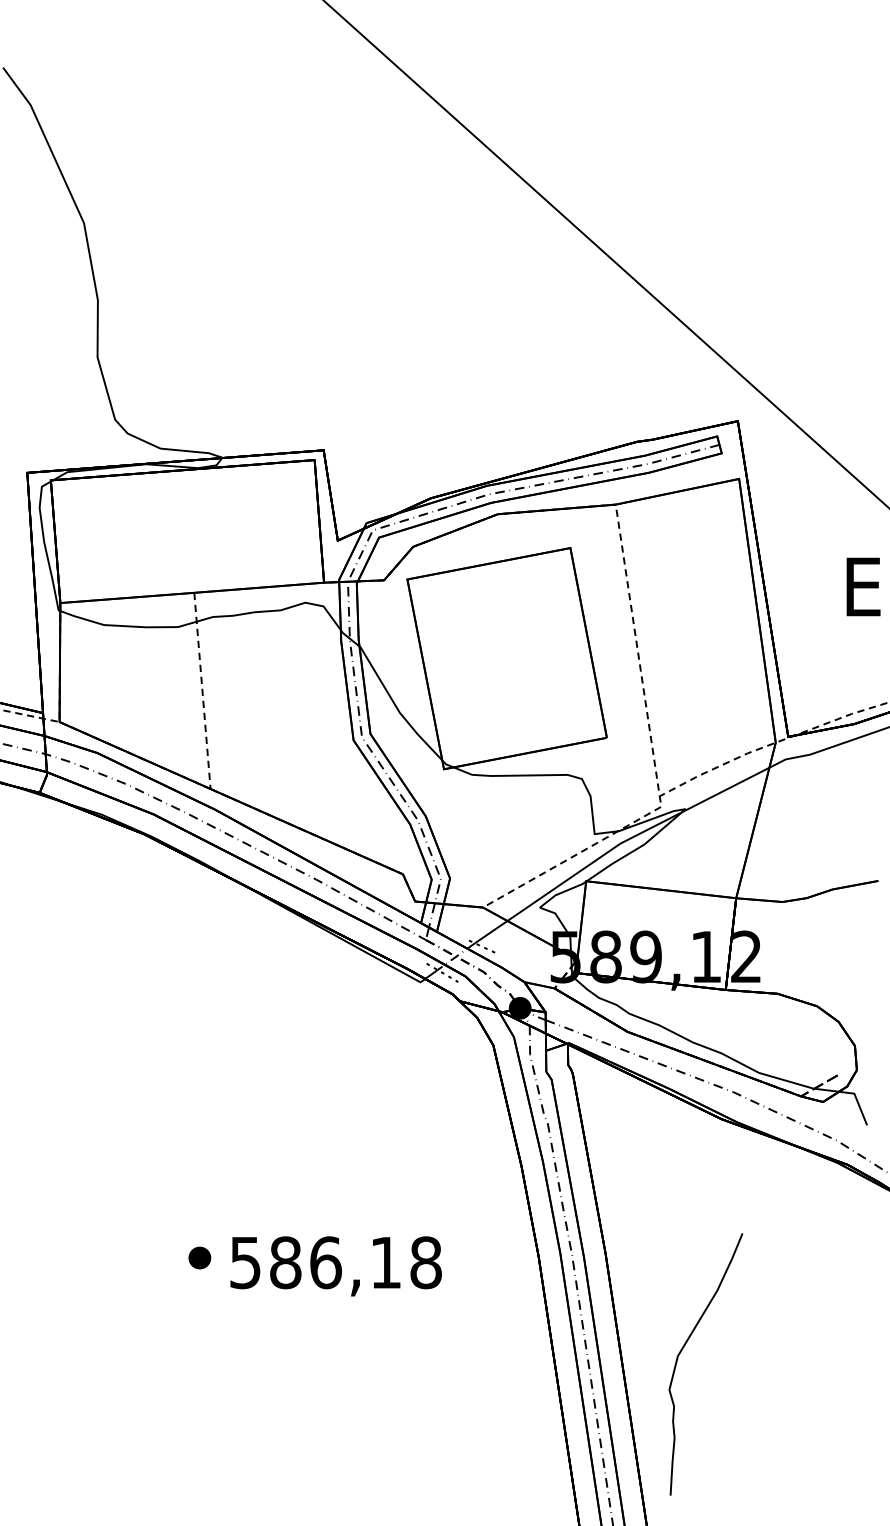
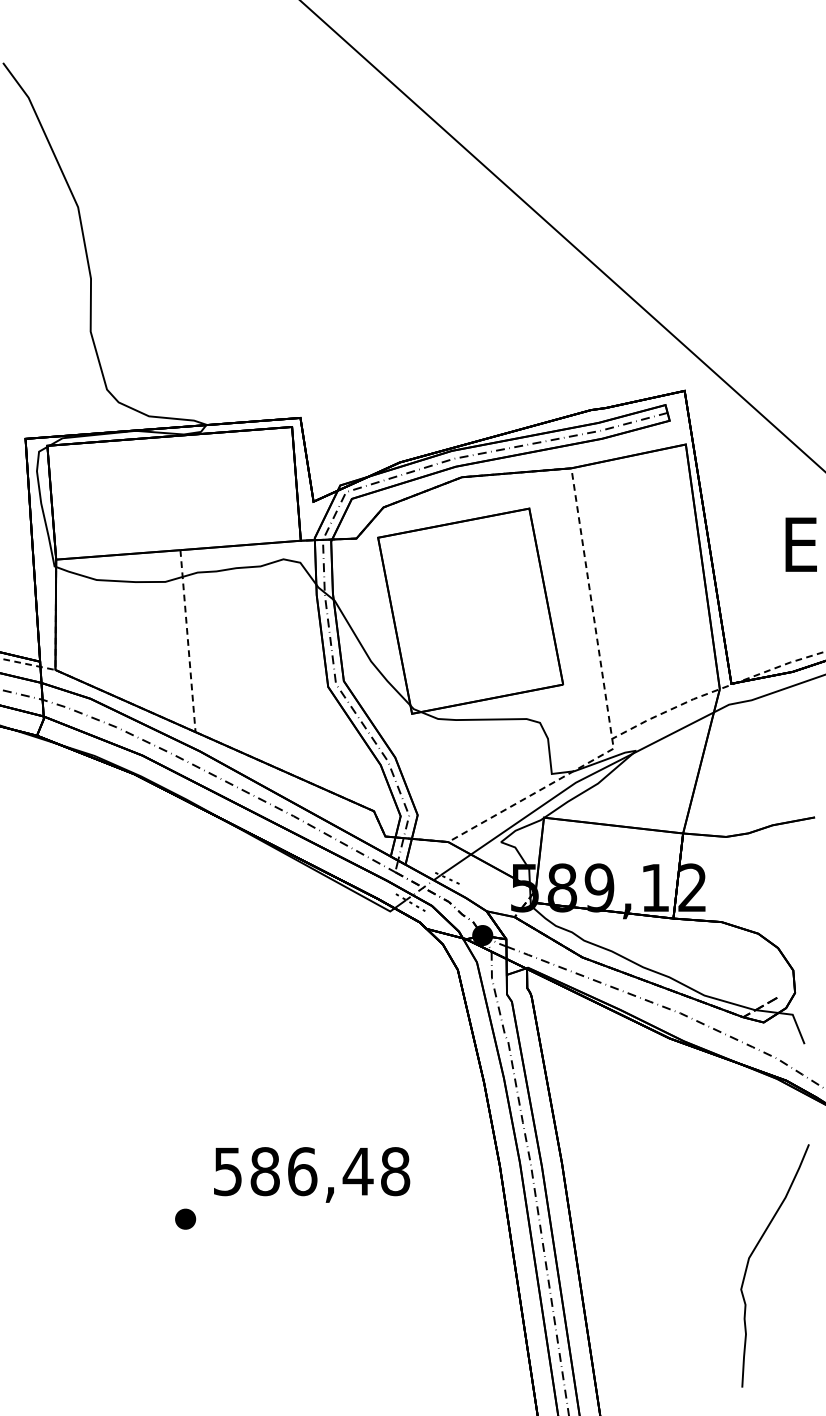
part: (199, 1257) -> (185, 1218), moved
text: (385, 1262) -> (357, 1171), 586,18 -> 586,48
curve: (683, 1348) -> (754, 1251), moved

